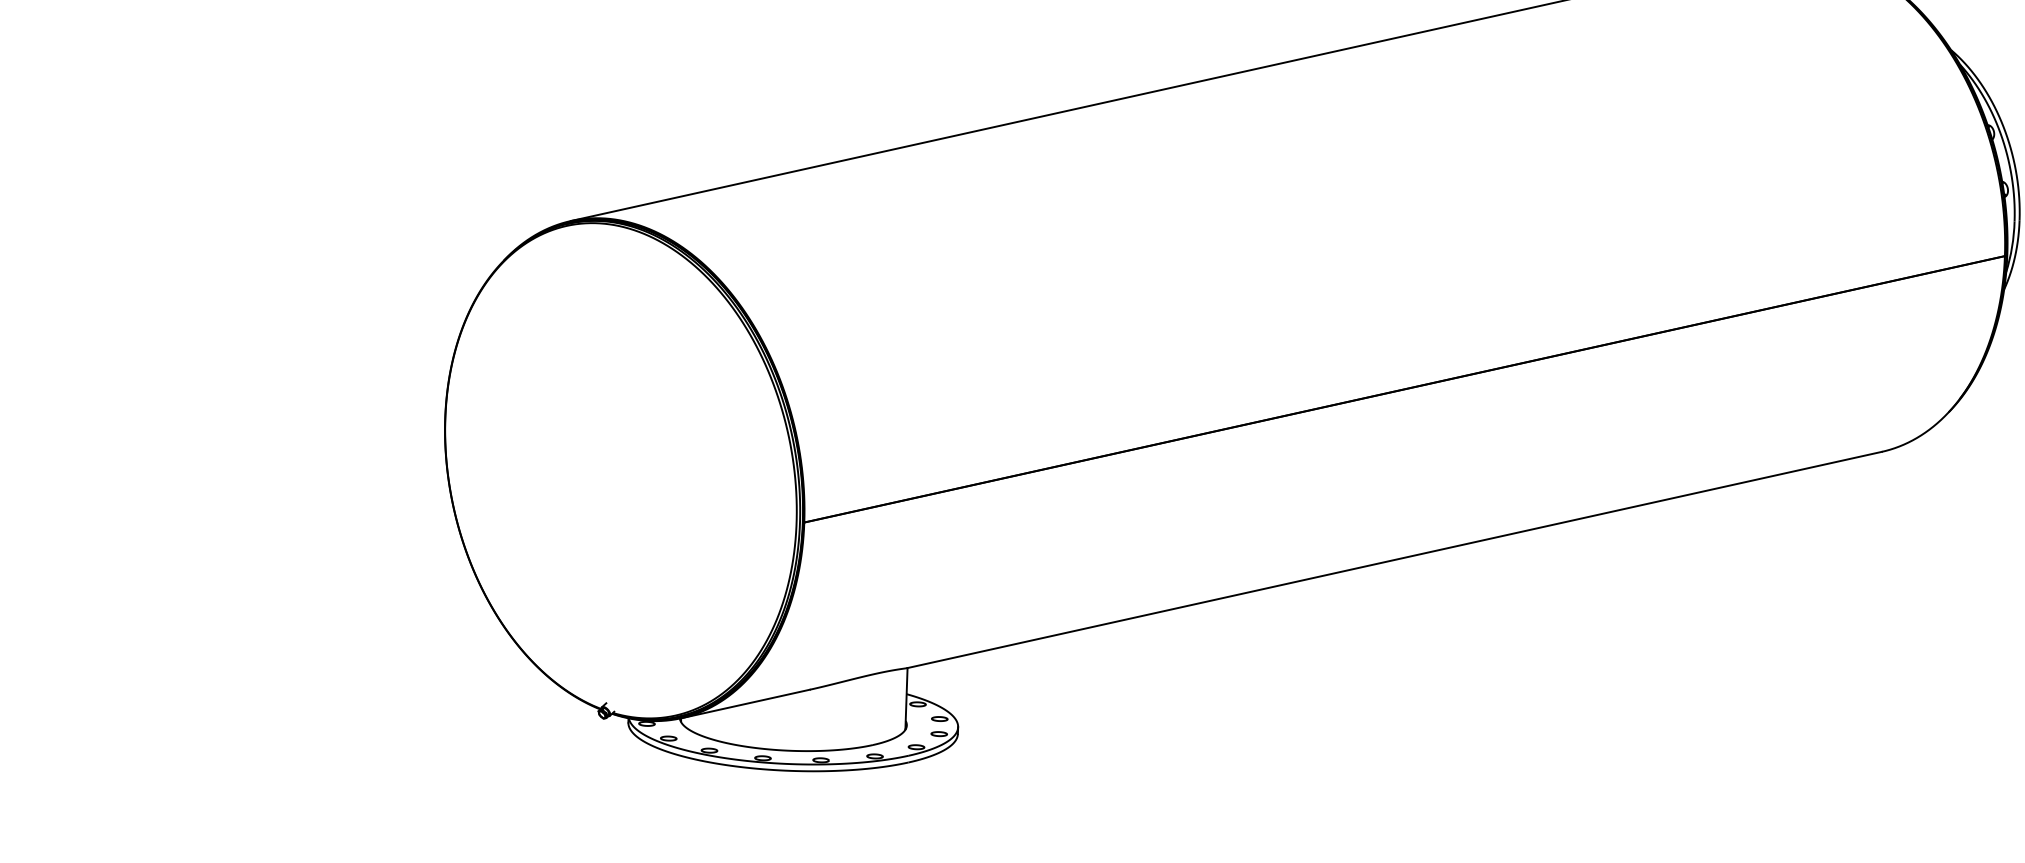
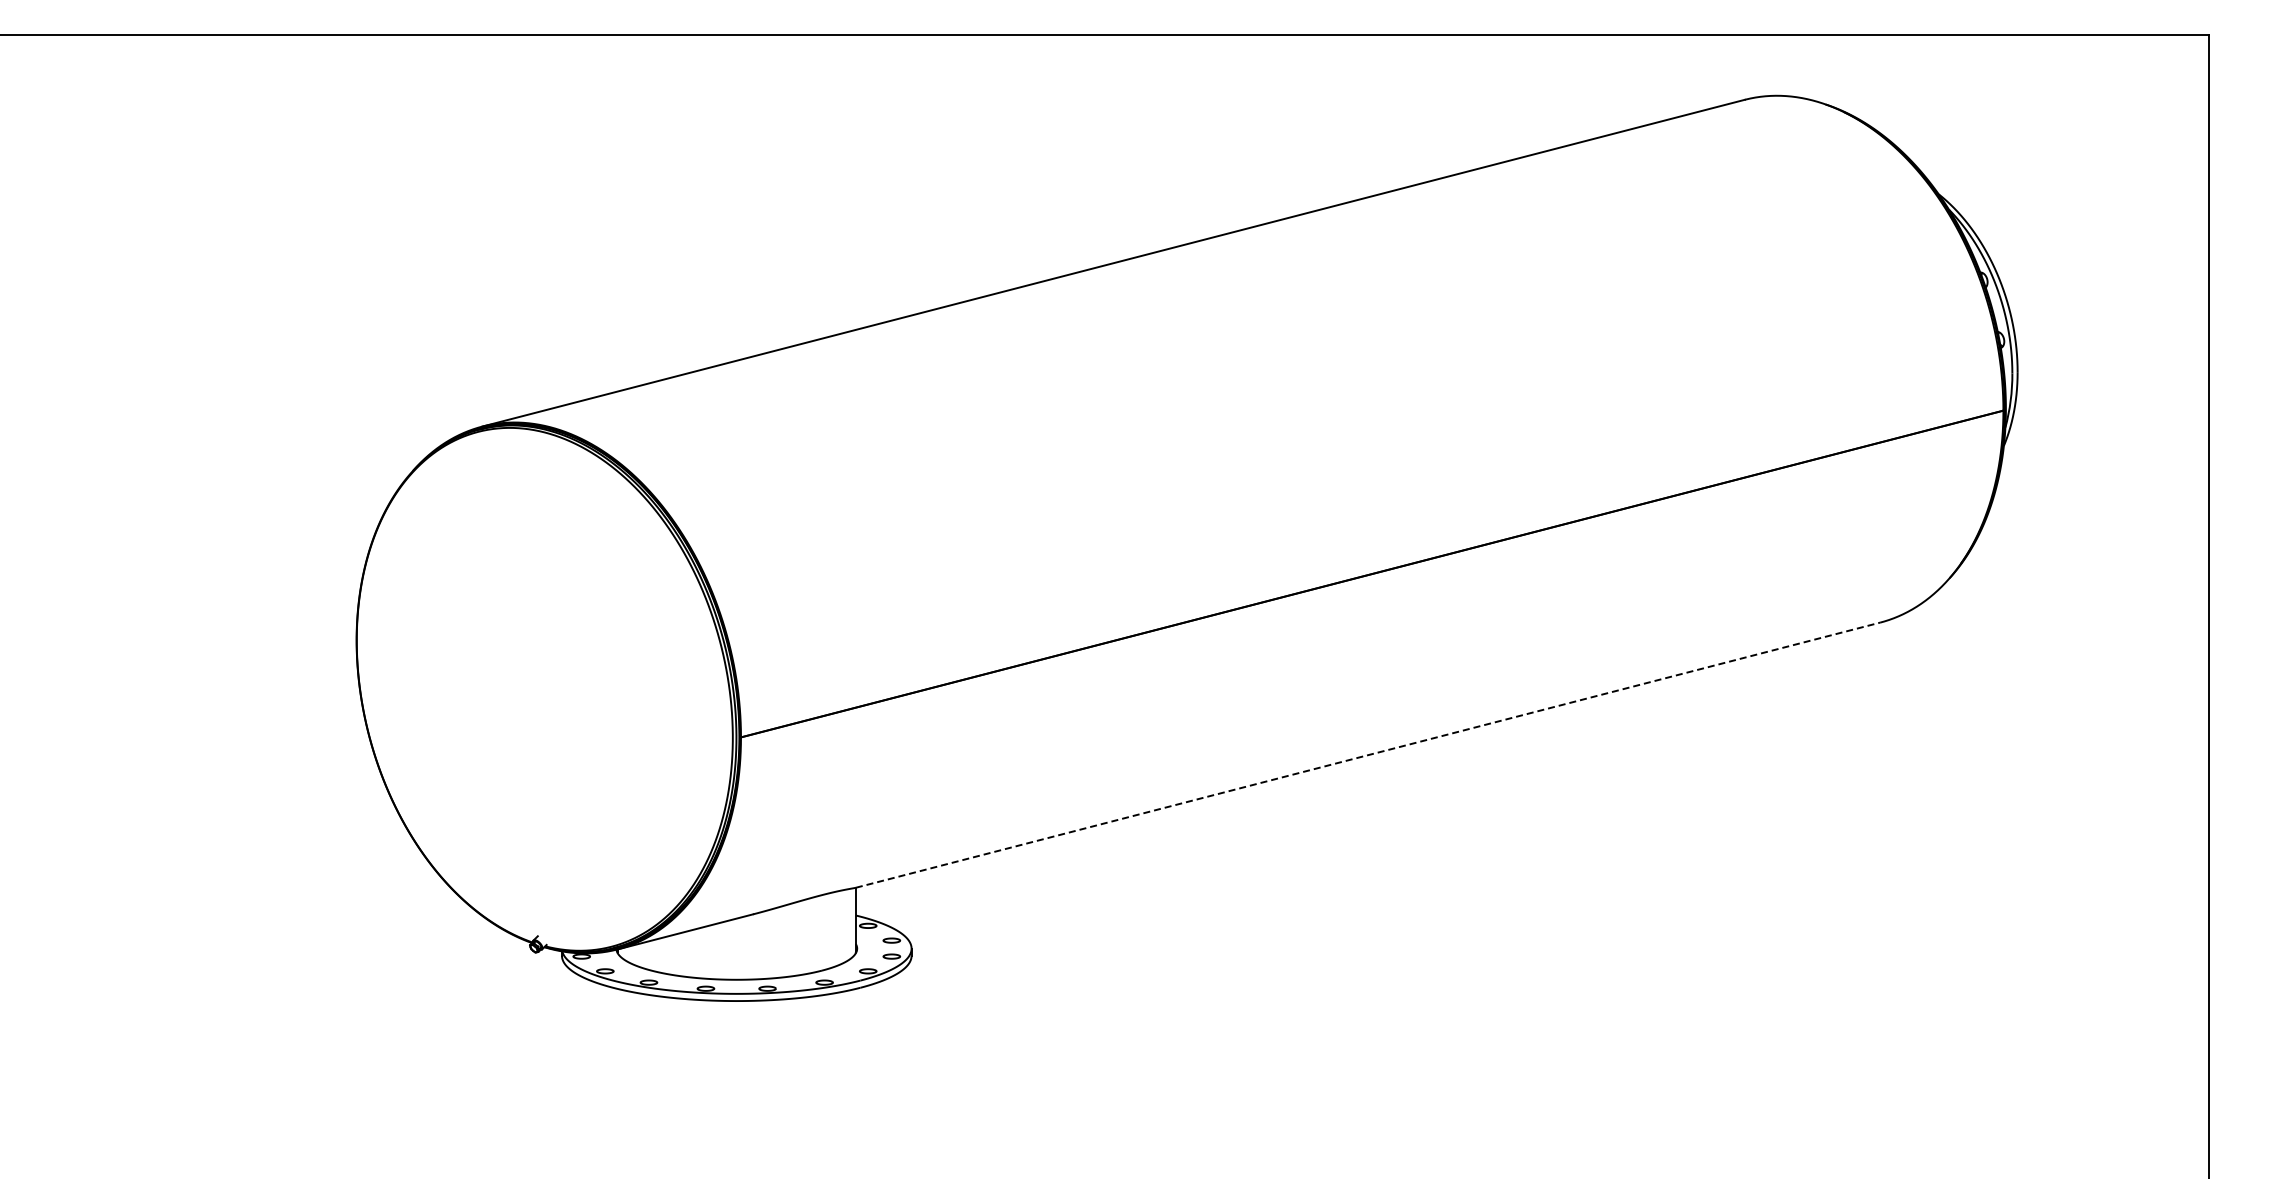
line: (1395, 560) -> (1368, 755), solid -> dashed

